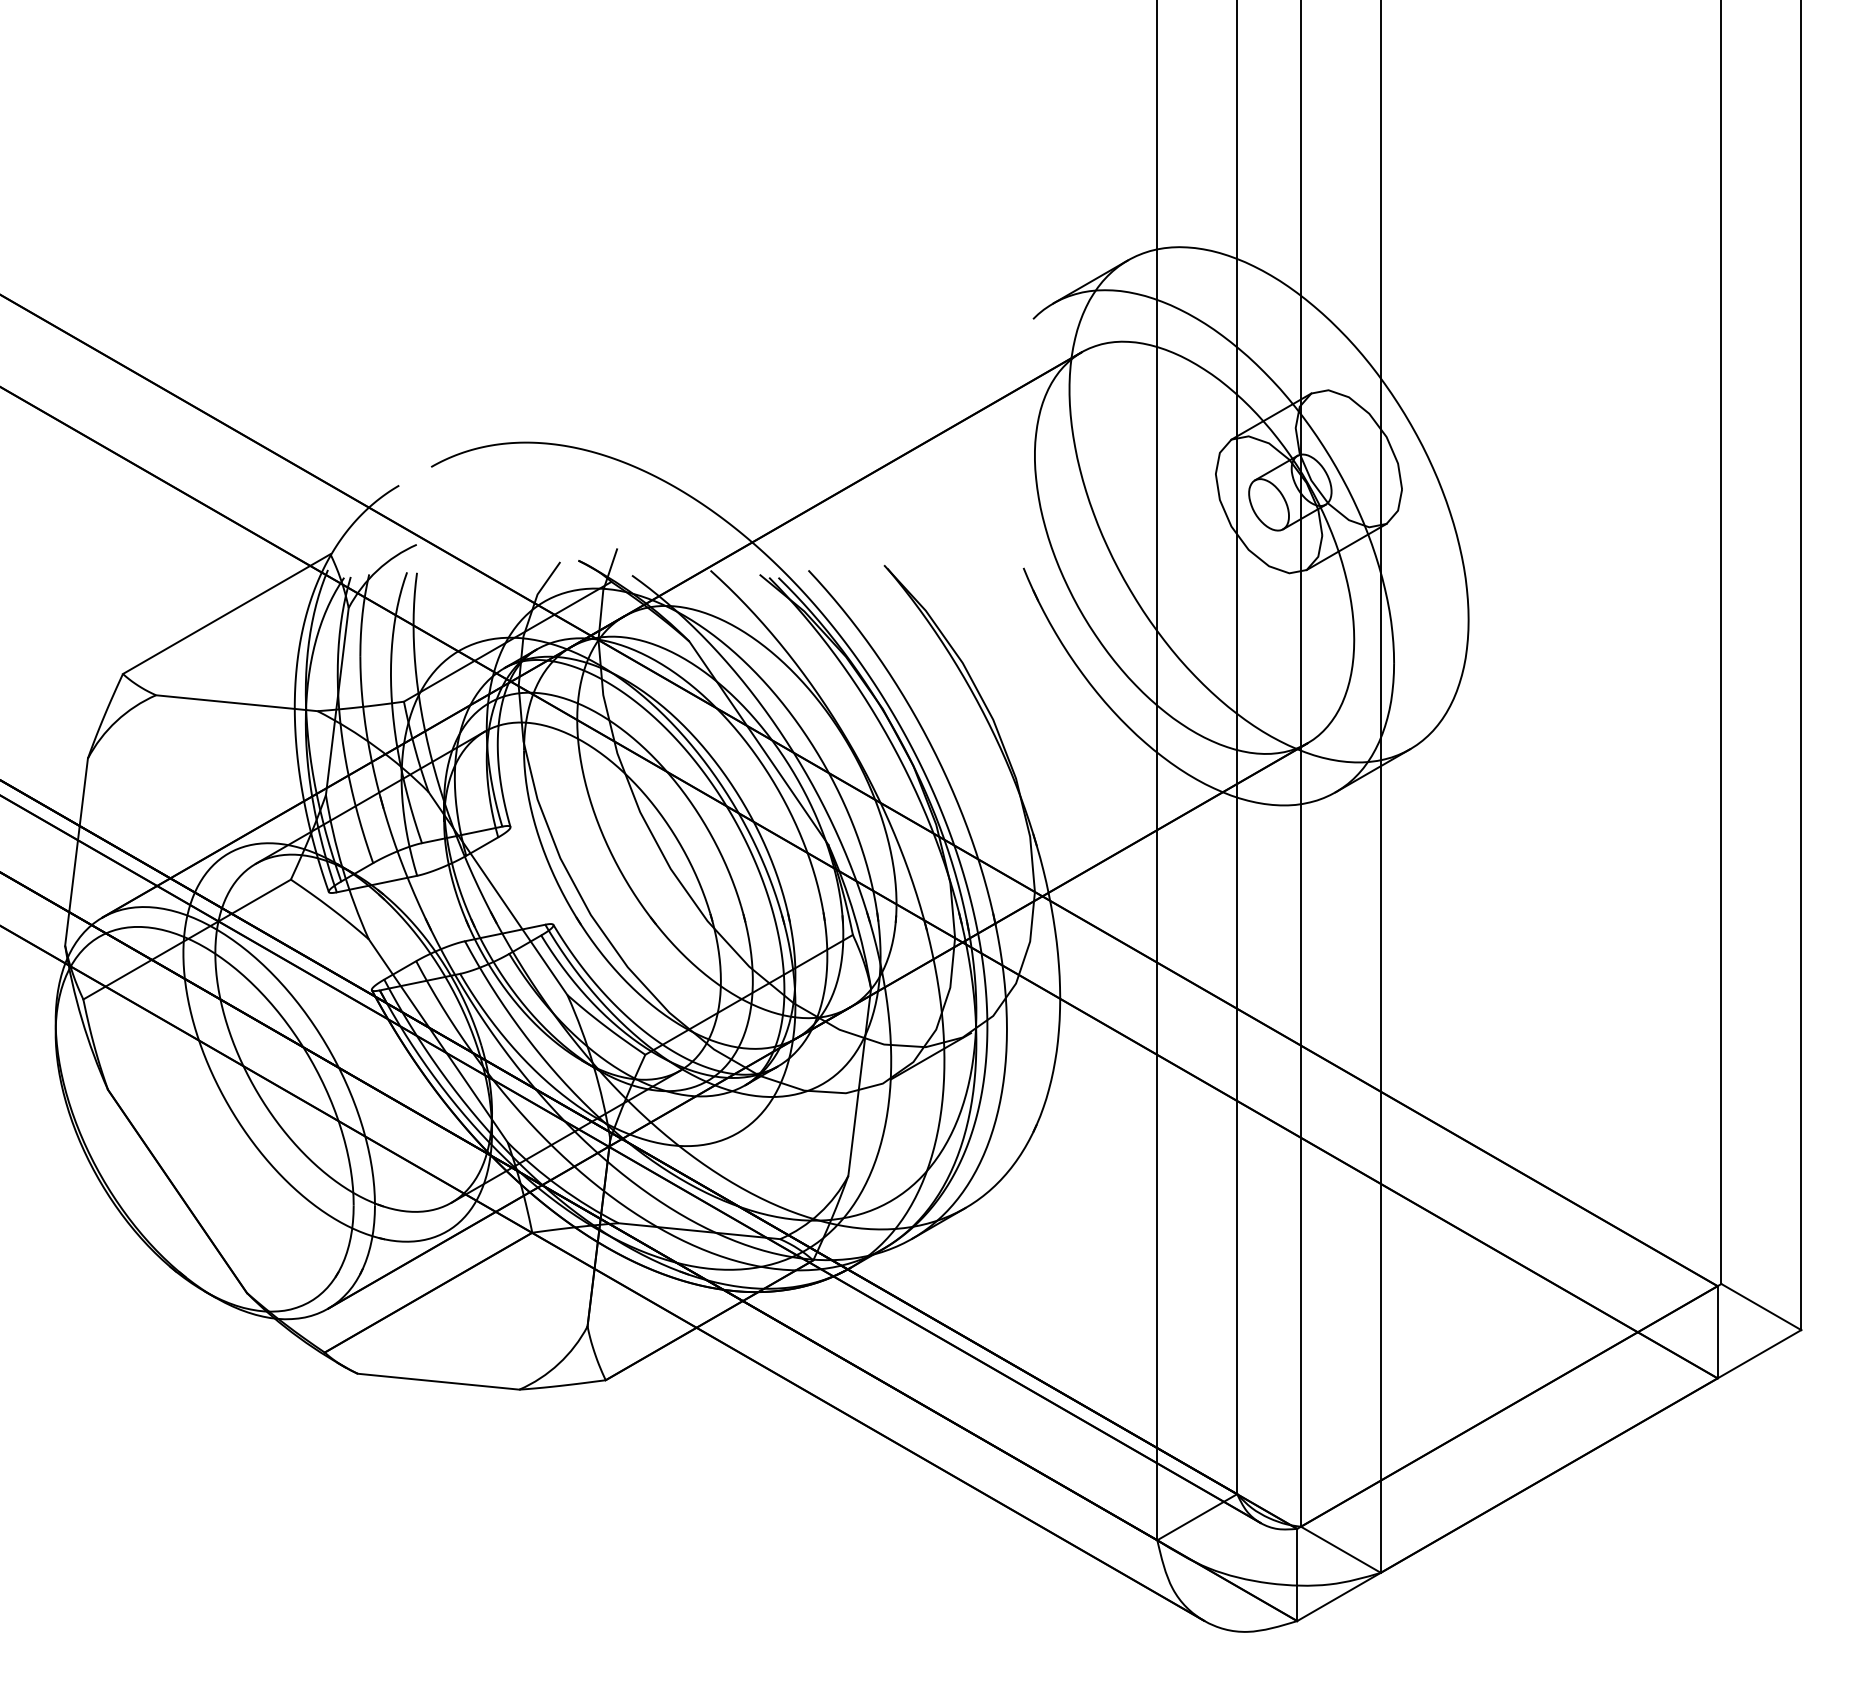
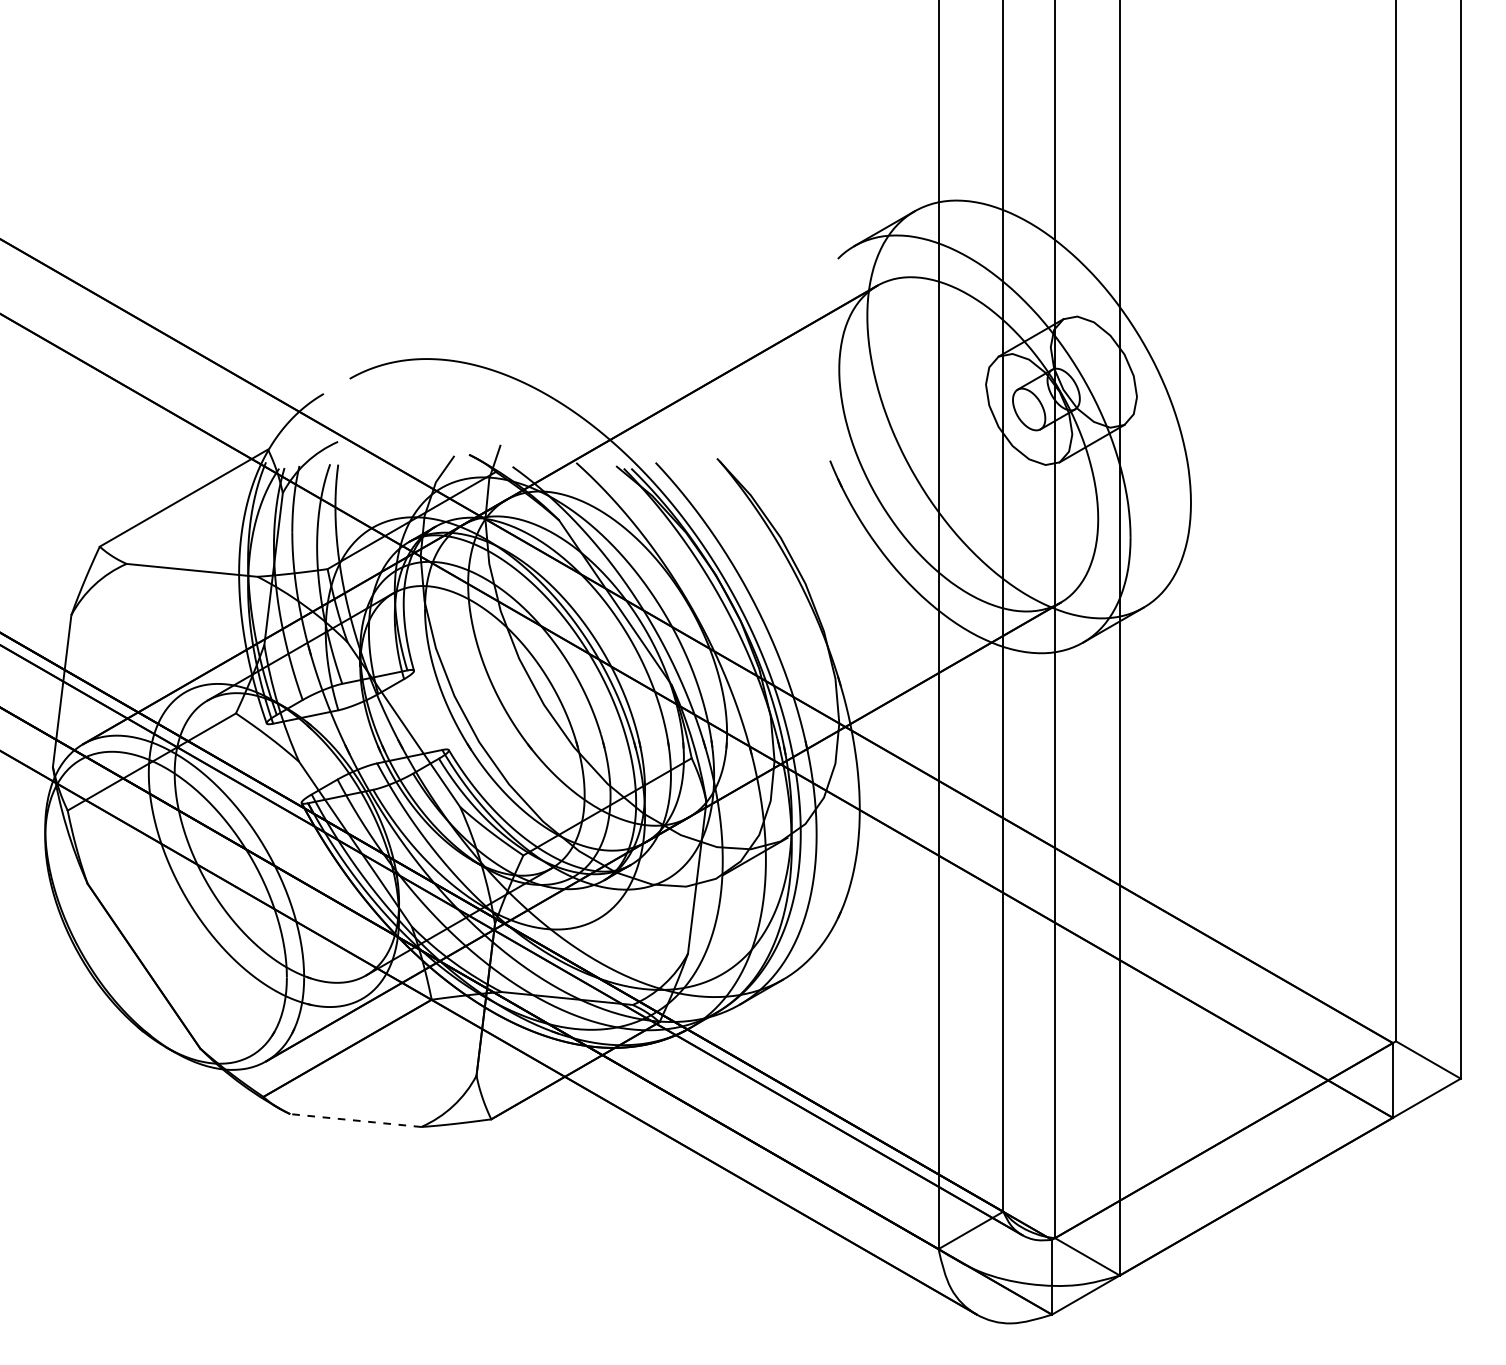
line: (438, 1381) -> (355, 1120), solid -> dashed

